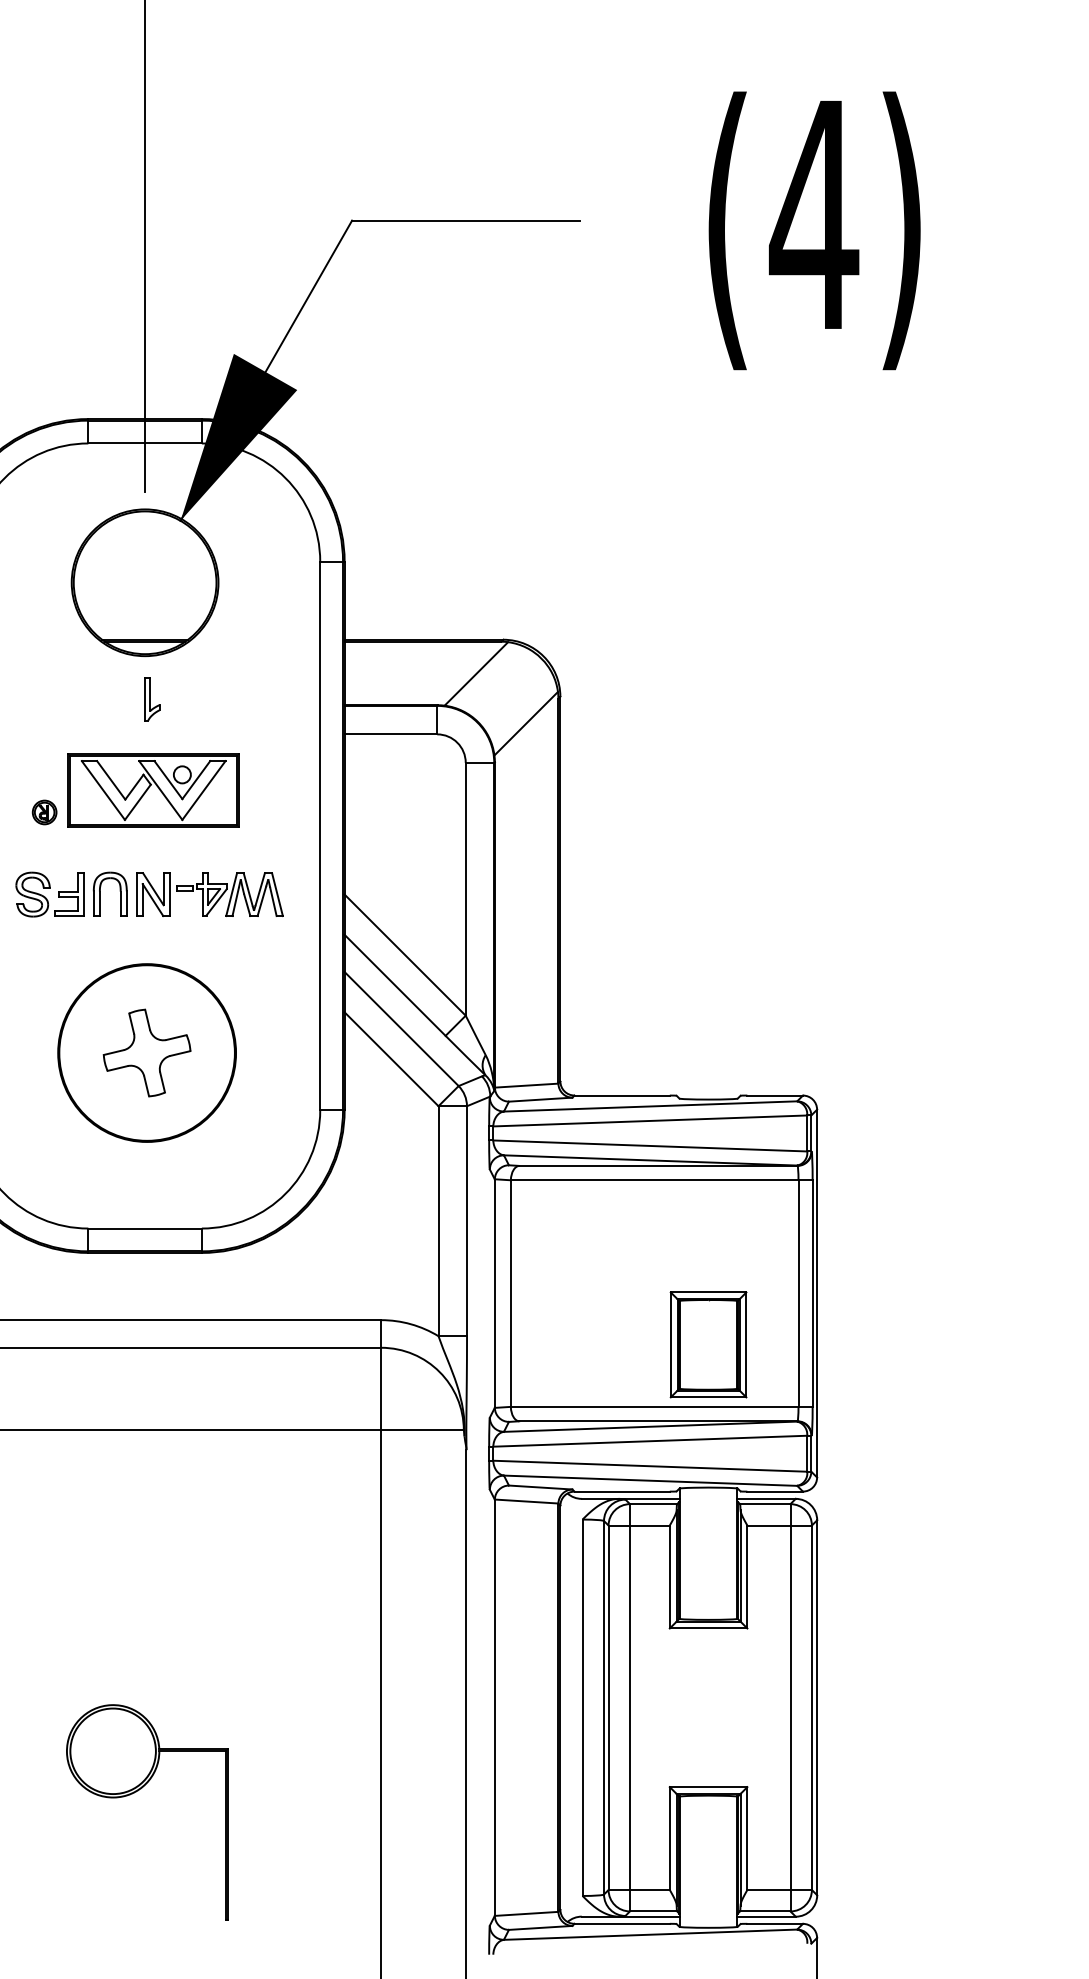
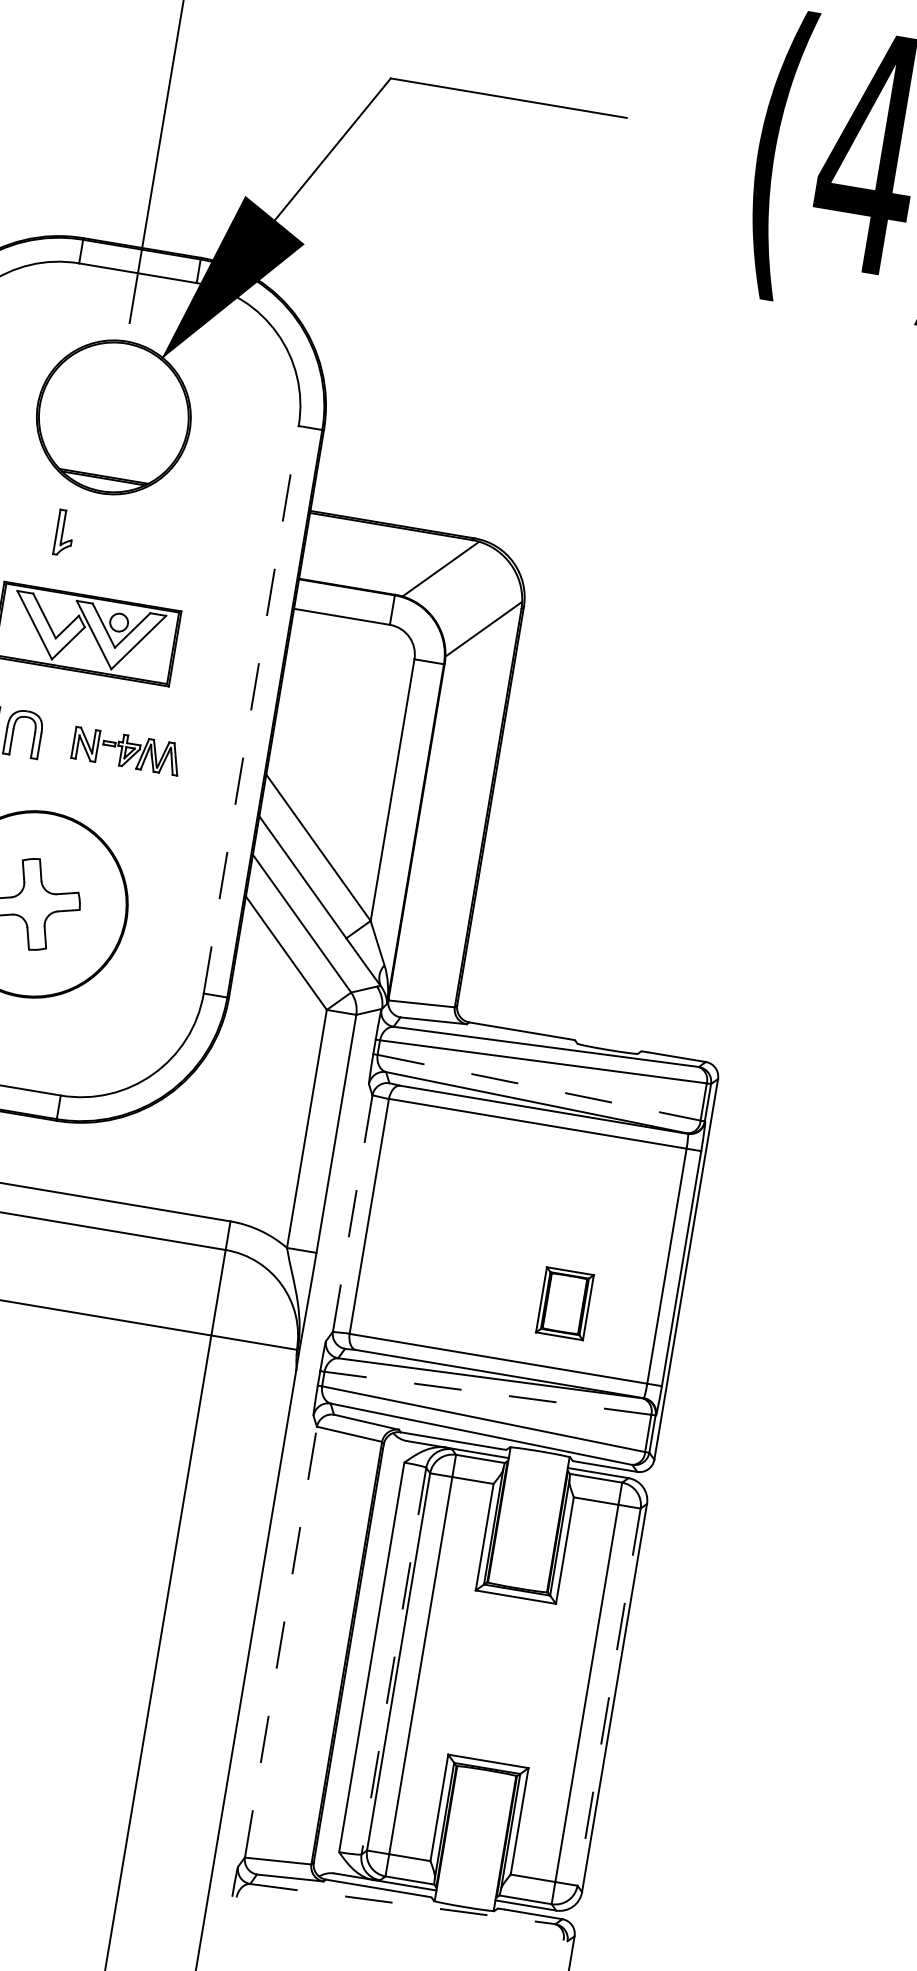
part: (152, 699) -> (65, 533), moved
line: (320, 835) -> (251, 709), solid -> dashed
part: (209, 894) -> (126, 751), size x0.7
line: (650, 1145) -> (539, 1087), solid -> dashed
line: (494, 1293) -> (352, 1213), solid -> dashed
part: (708, 1344) -> (564, 1303), size x0.6
line: (649, 1441) -> (487, 1393), solid -> dashed
line: (494, 1707) -> (280, 1641), solid -> dashed
line: (604, 1707) -> (394, 1660), solid -> dashed
line: (811, 1708) -> (608, 1697), solid -> dashed
line: (650, 1934) -> (402, 1903), solid -> dashed

